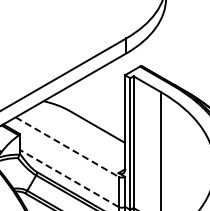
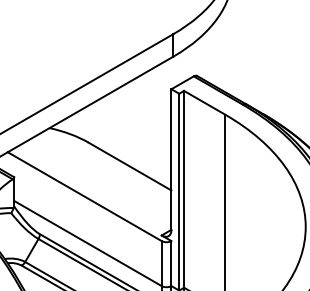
line: (67, 147) -> (85, 197), dashed -> solid
line: (69, 178) -> (88, 243), dashed -> solid

